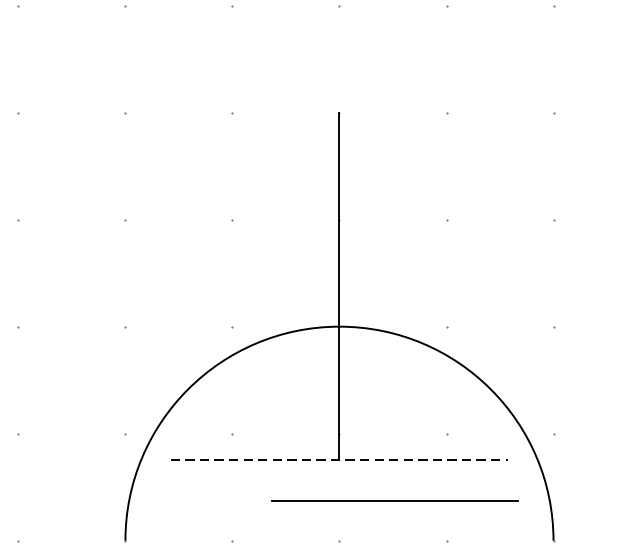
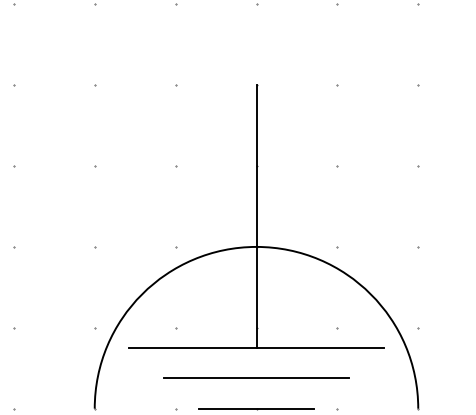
line: (340, 461) -> (257, 348), dashed -> solid
line: (395, 499) -> (256, 377), moved
line: (339, 540) -> (256, 408), added

